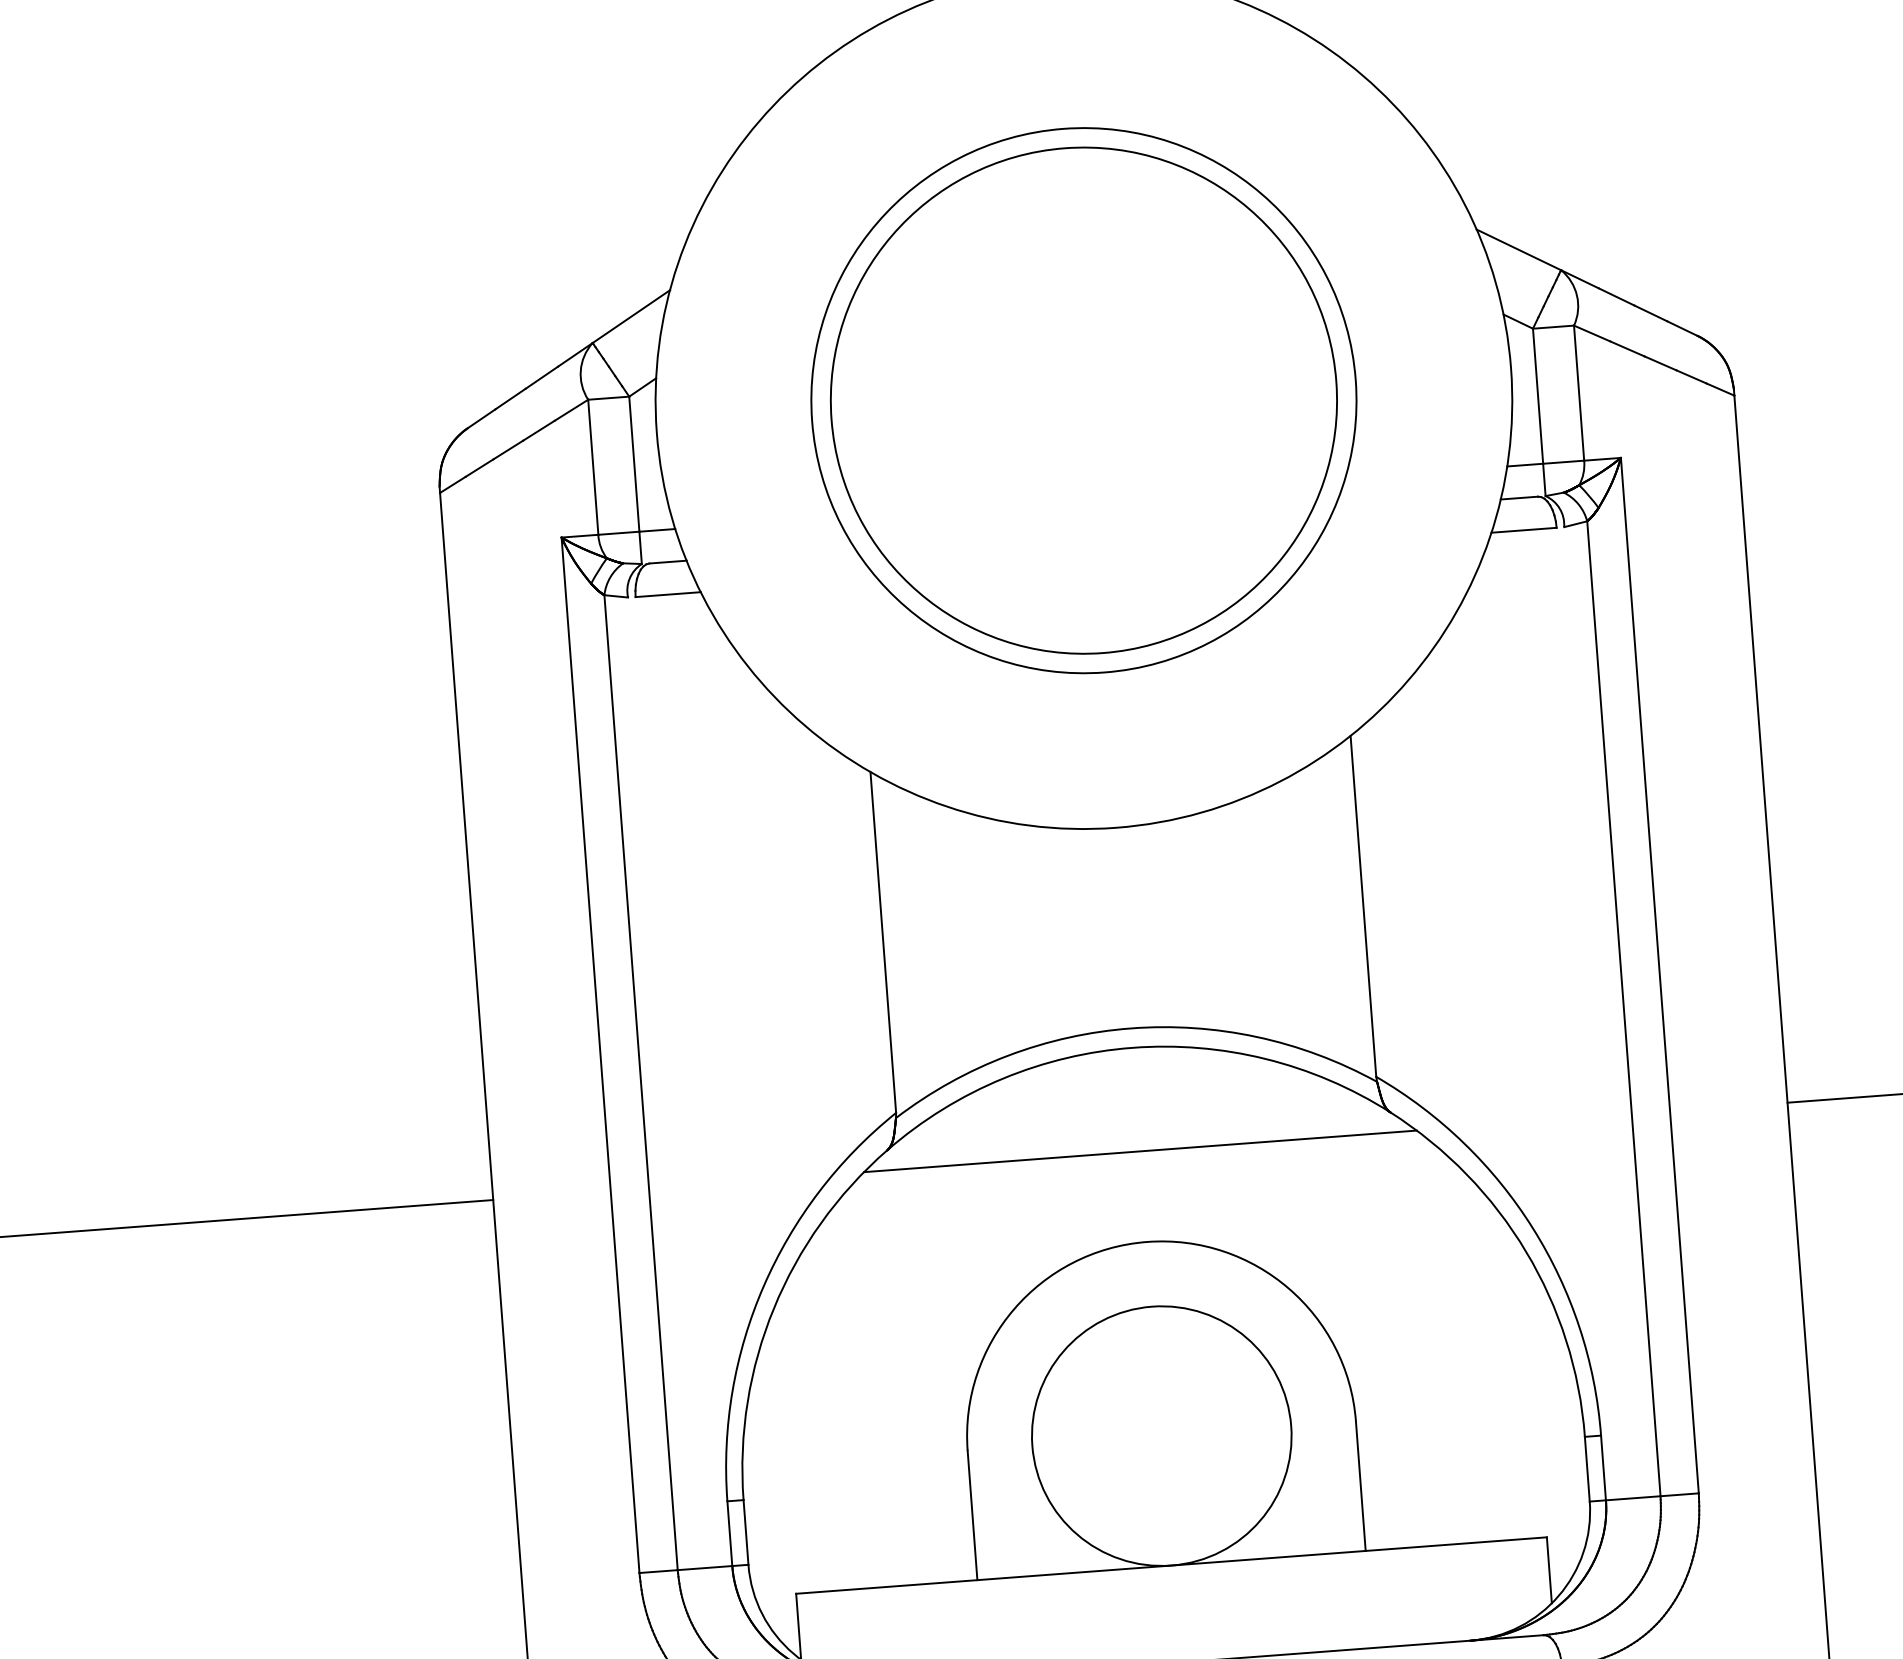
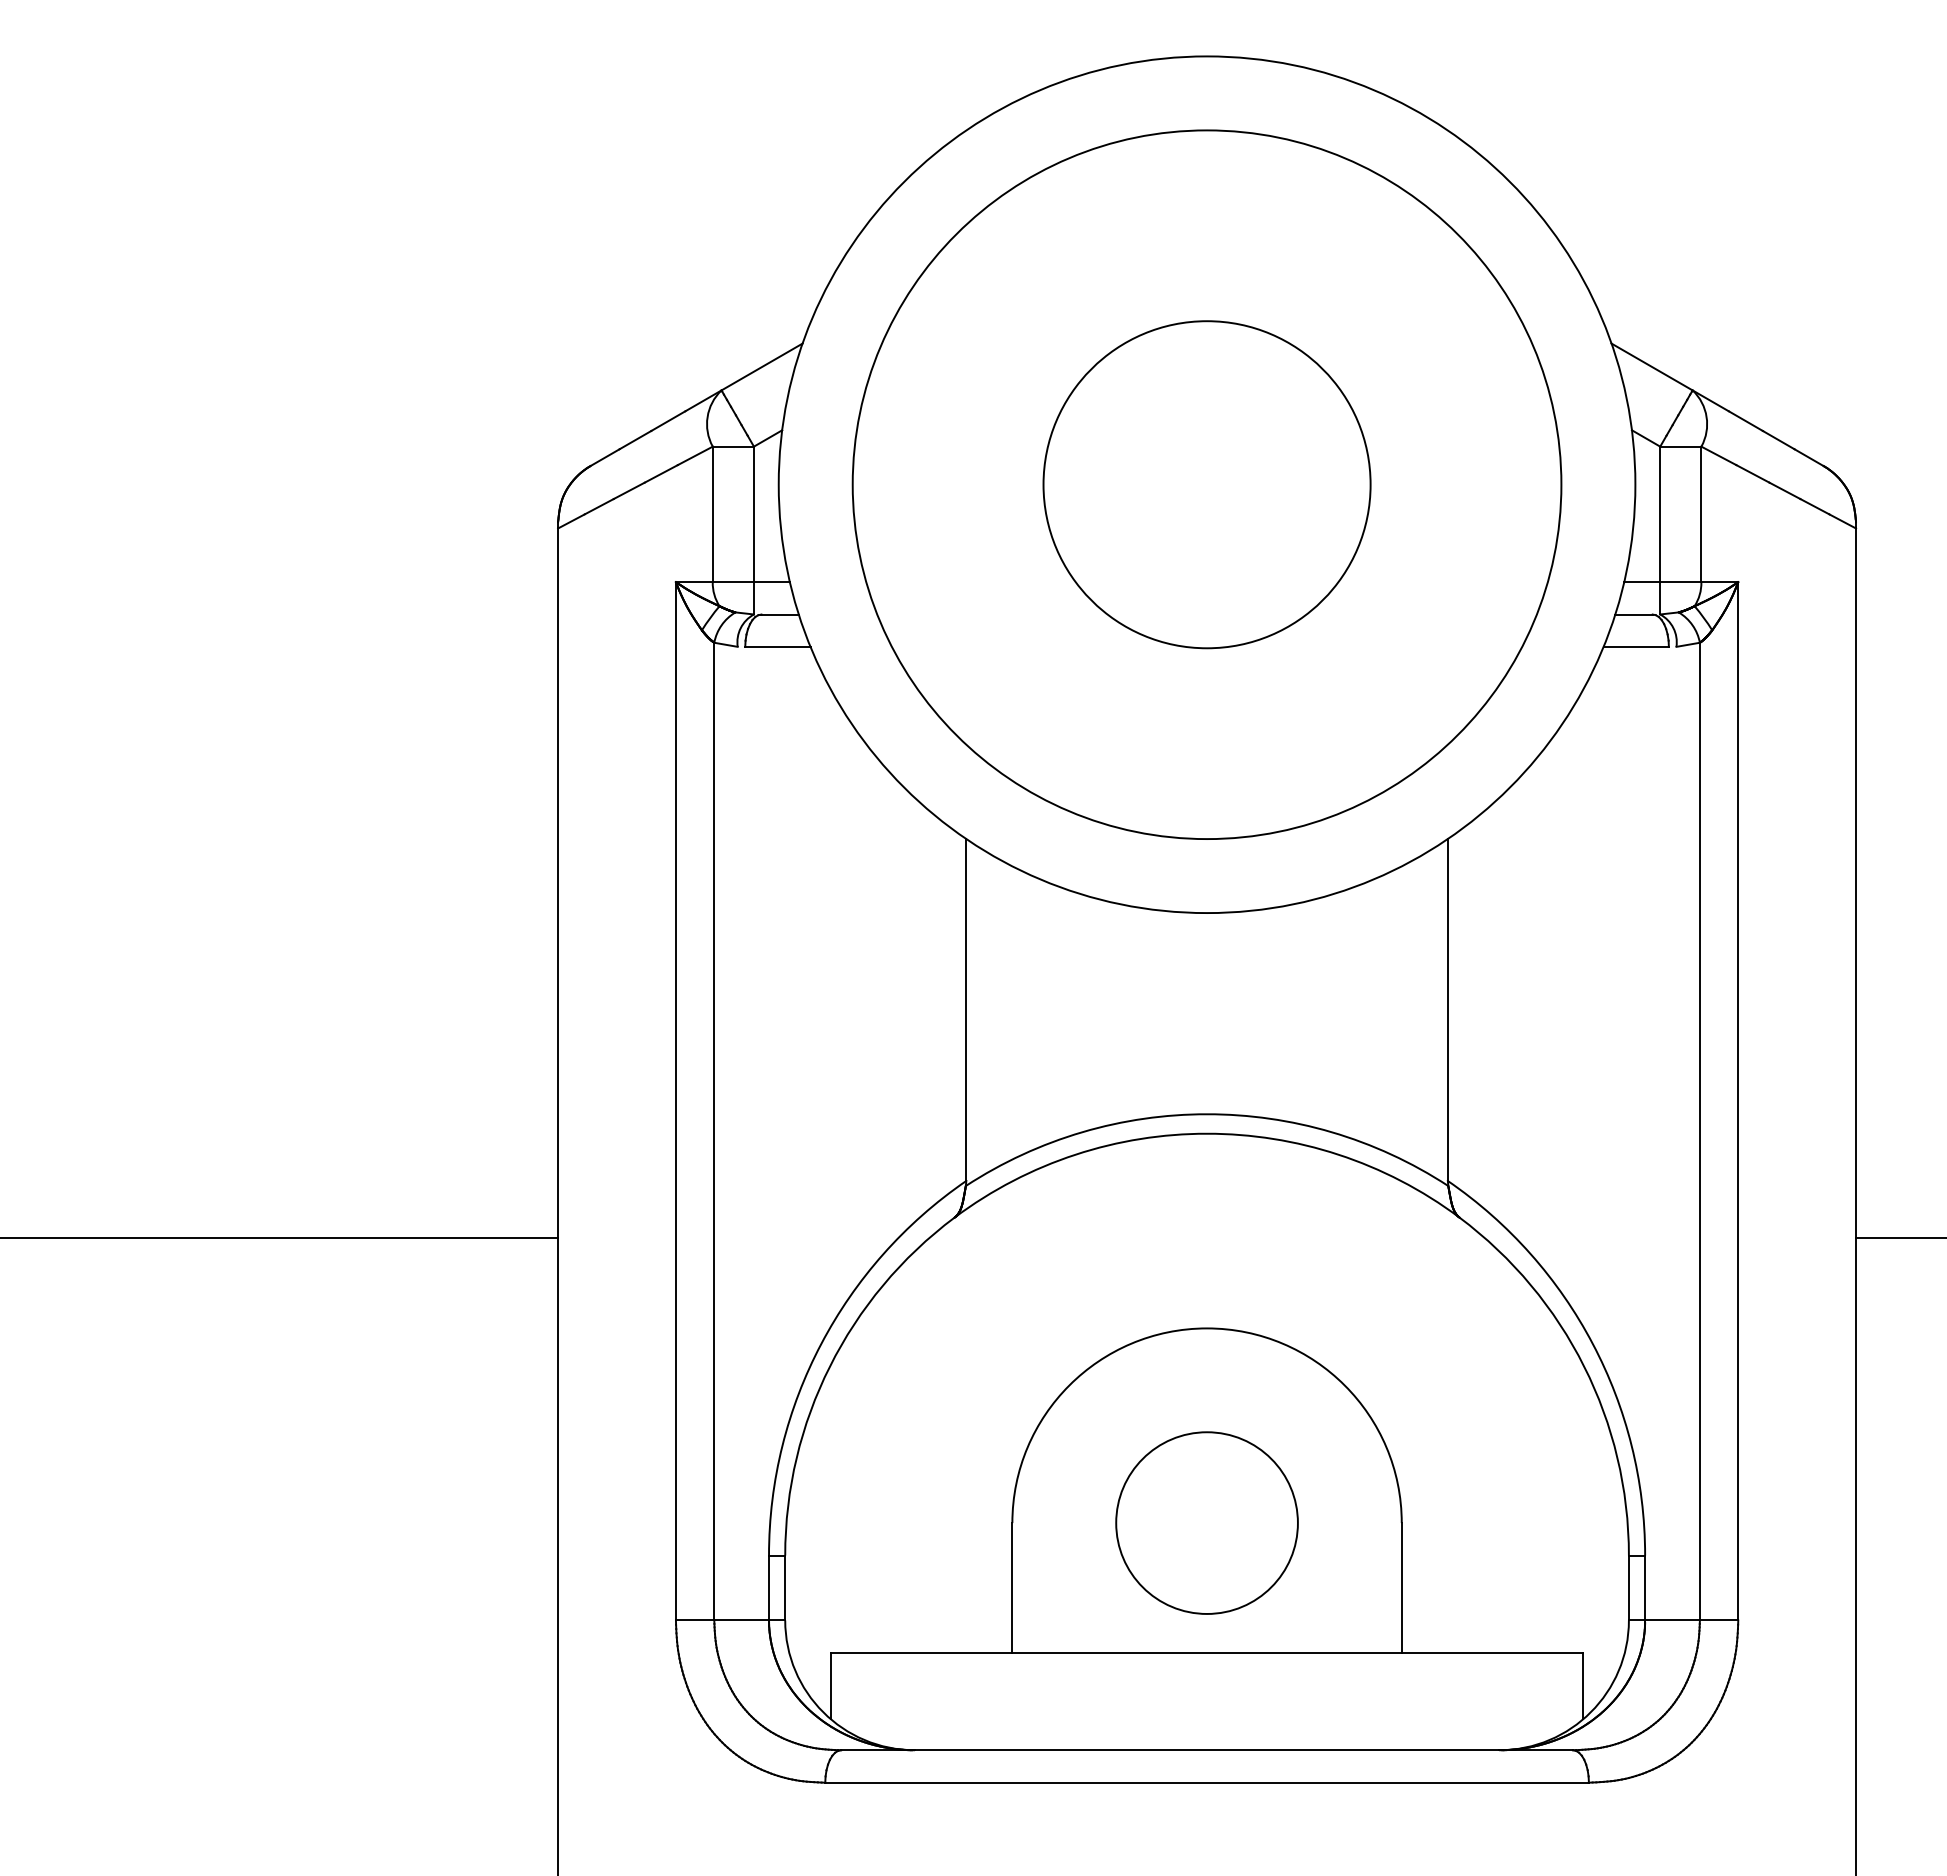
circle: (1083, 400) -> (1206, 484), size x0.6
circle: (1083, 400) -> (1206, 484), size x1.4
line: (1139, 1151) -> (1206, 1237), removed
circle: (1161, 1435) -> (1206, 1522), size x0.7

